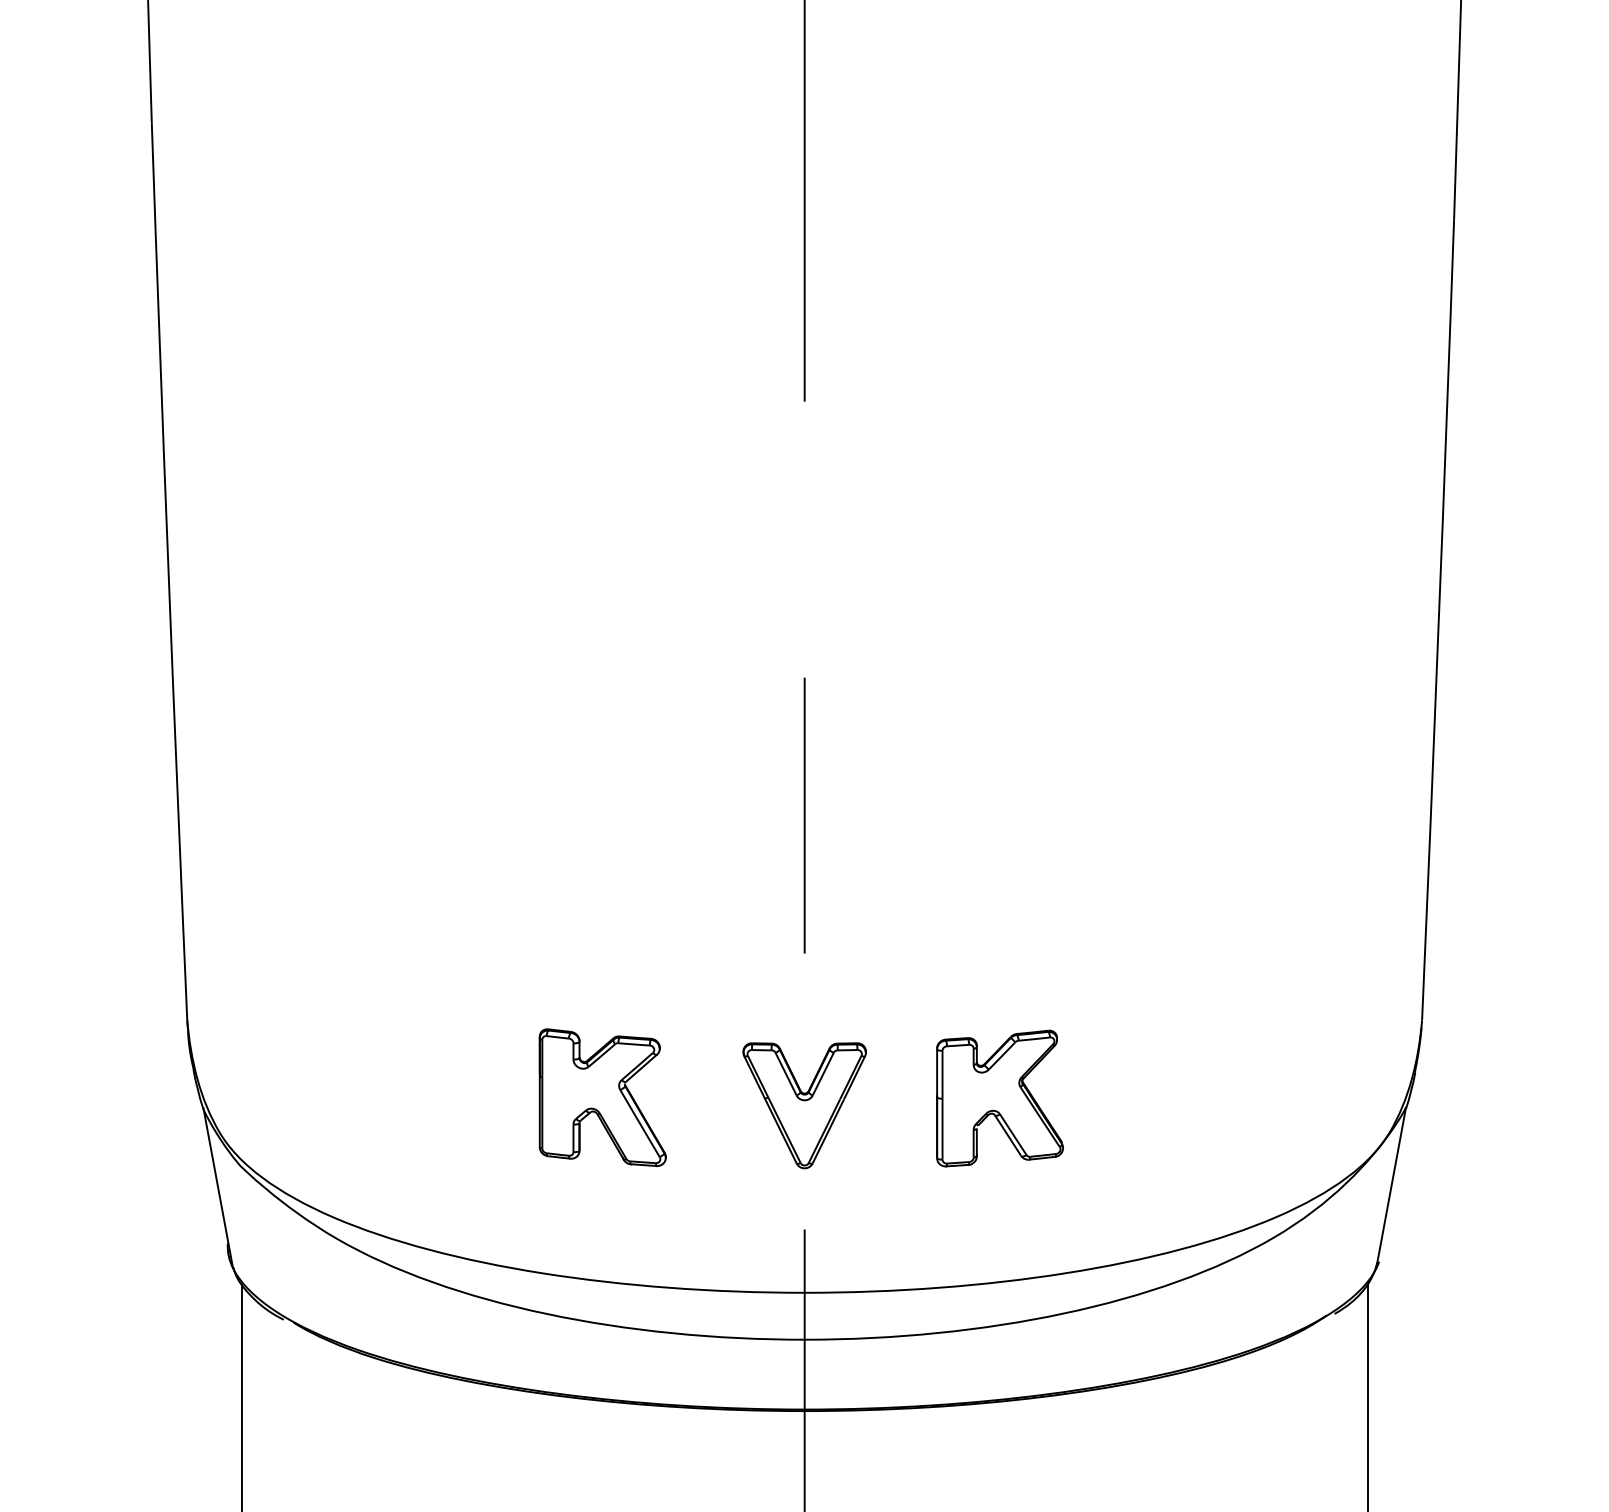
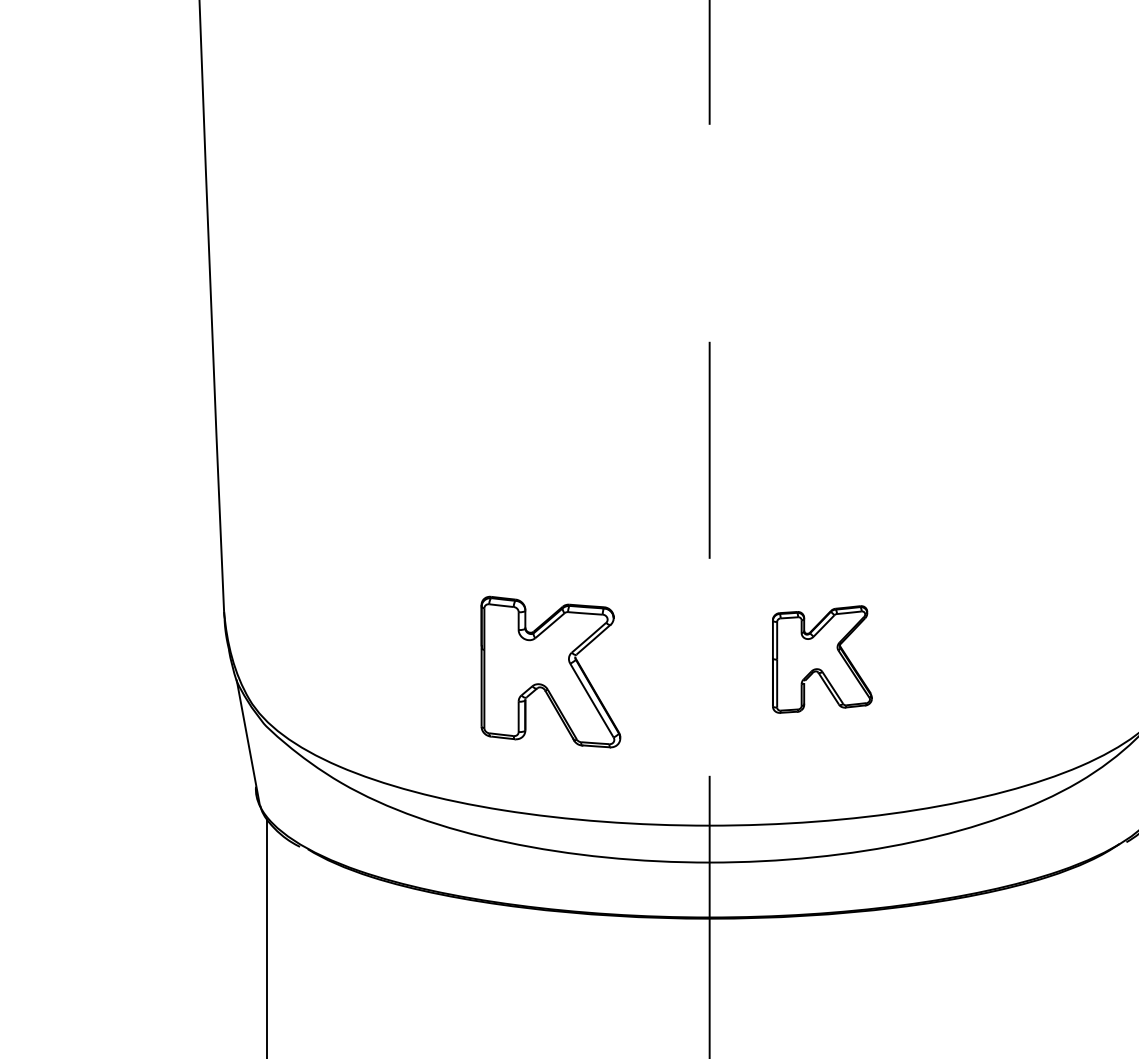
part: (602, 1097) -> (550, 672), size x1.4
part: (999, 1098) -> (821, 659), moved
part: (804, 1105) -> (709, 678), removed

